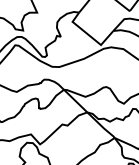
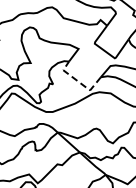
line: (89, 35) -> (79, 82), solid -> dashed

